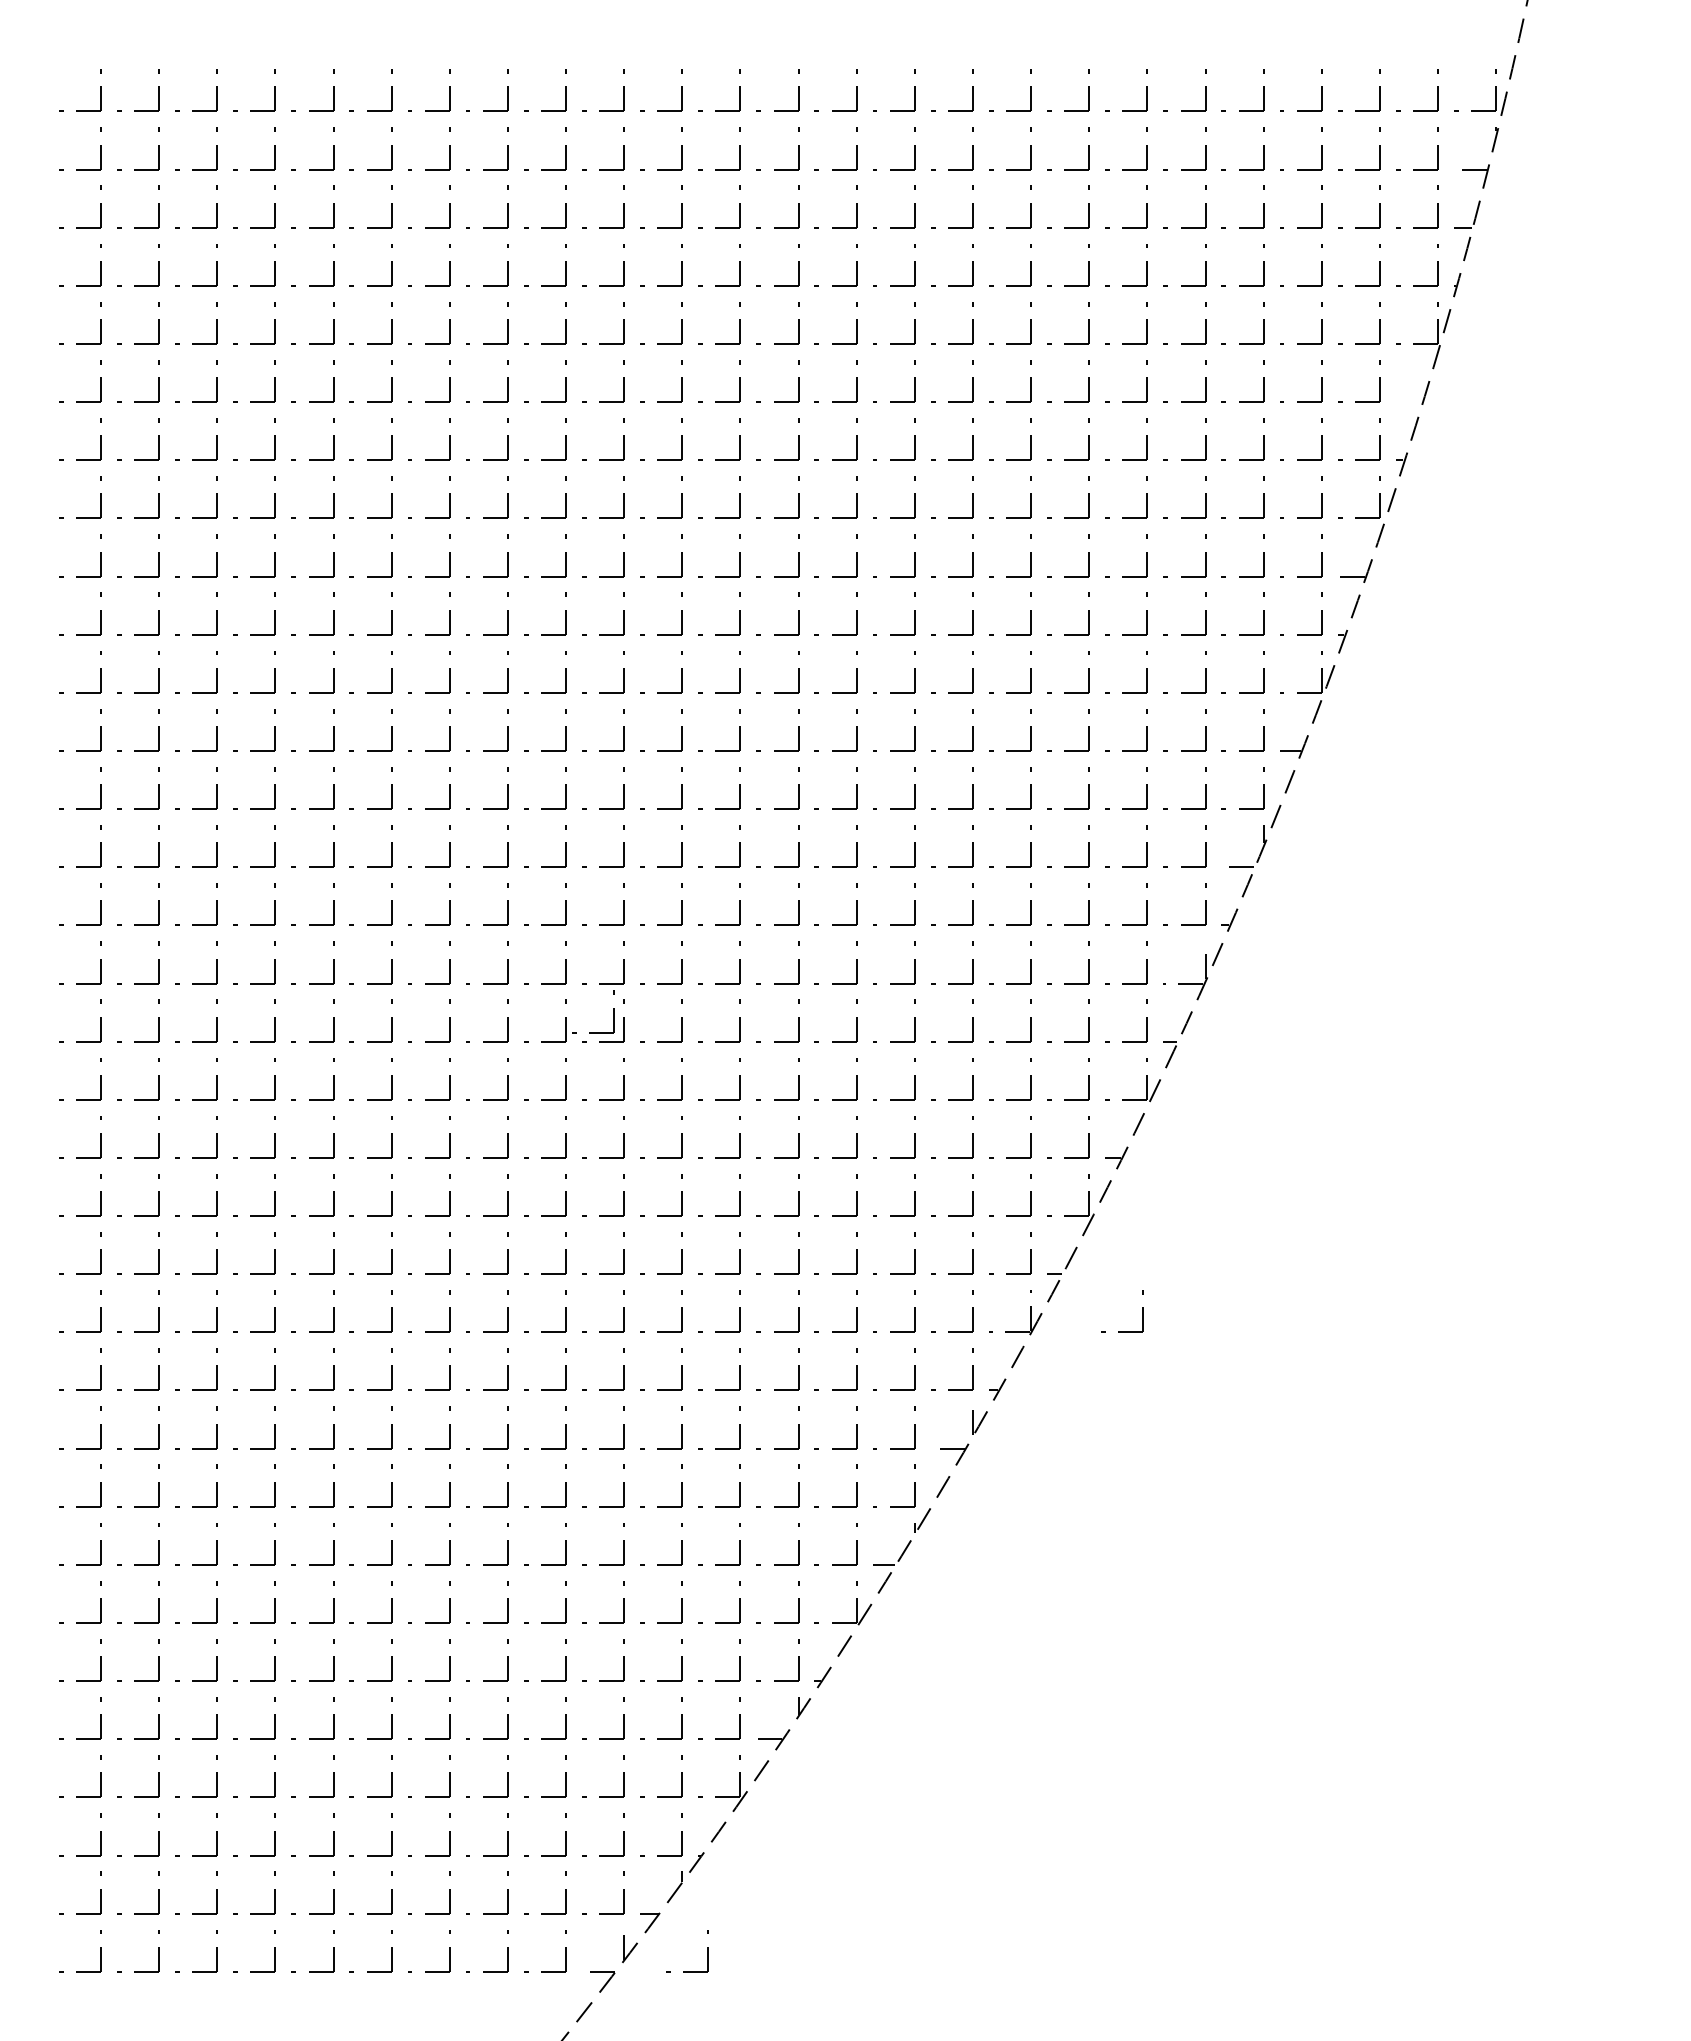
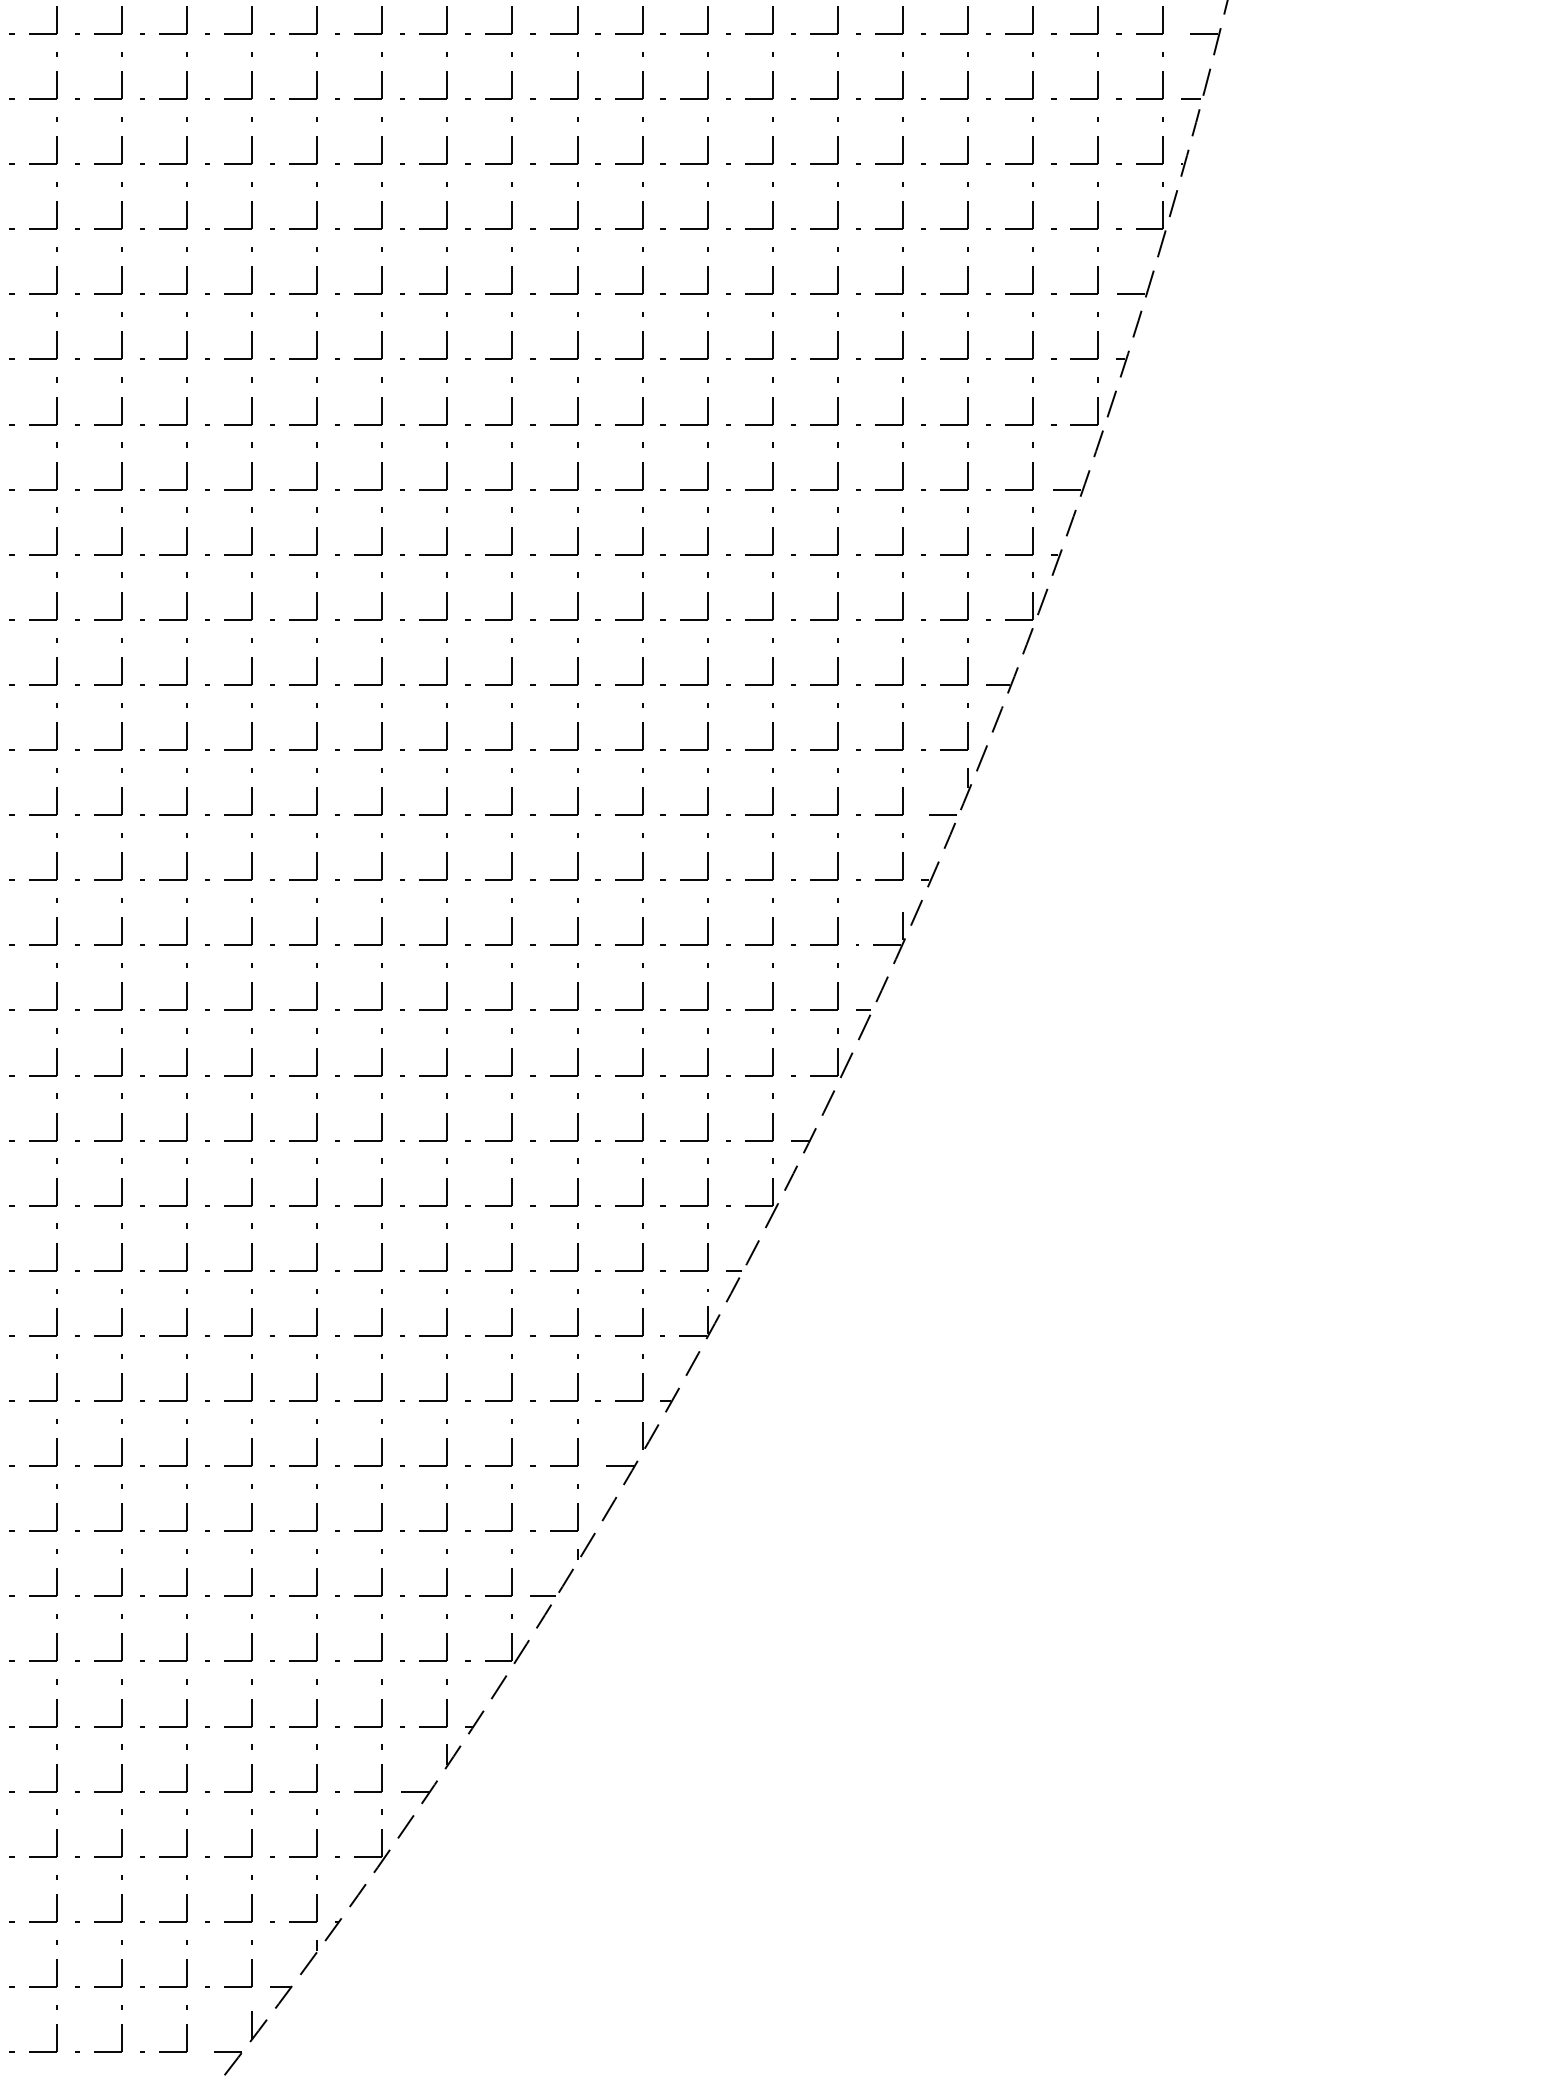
line: (1408, 402) -> (1130, 294), added
part: (613, 1011) -> (240, 976), removed
part: (1142, 1311) -> (832, 1312), removed
part: (707, 1951) -> (345, 2029), removed

